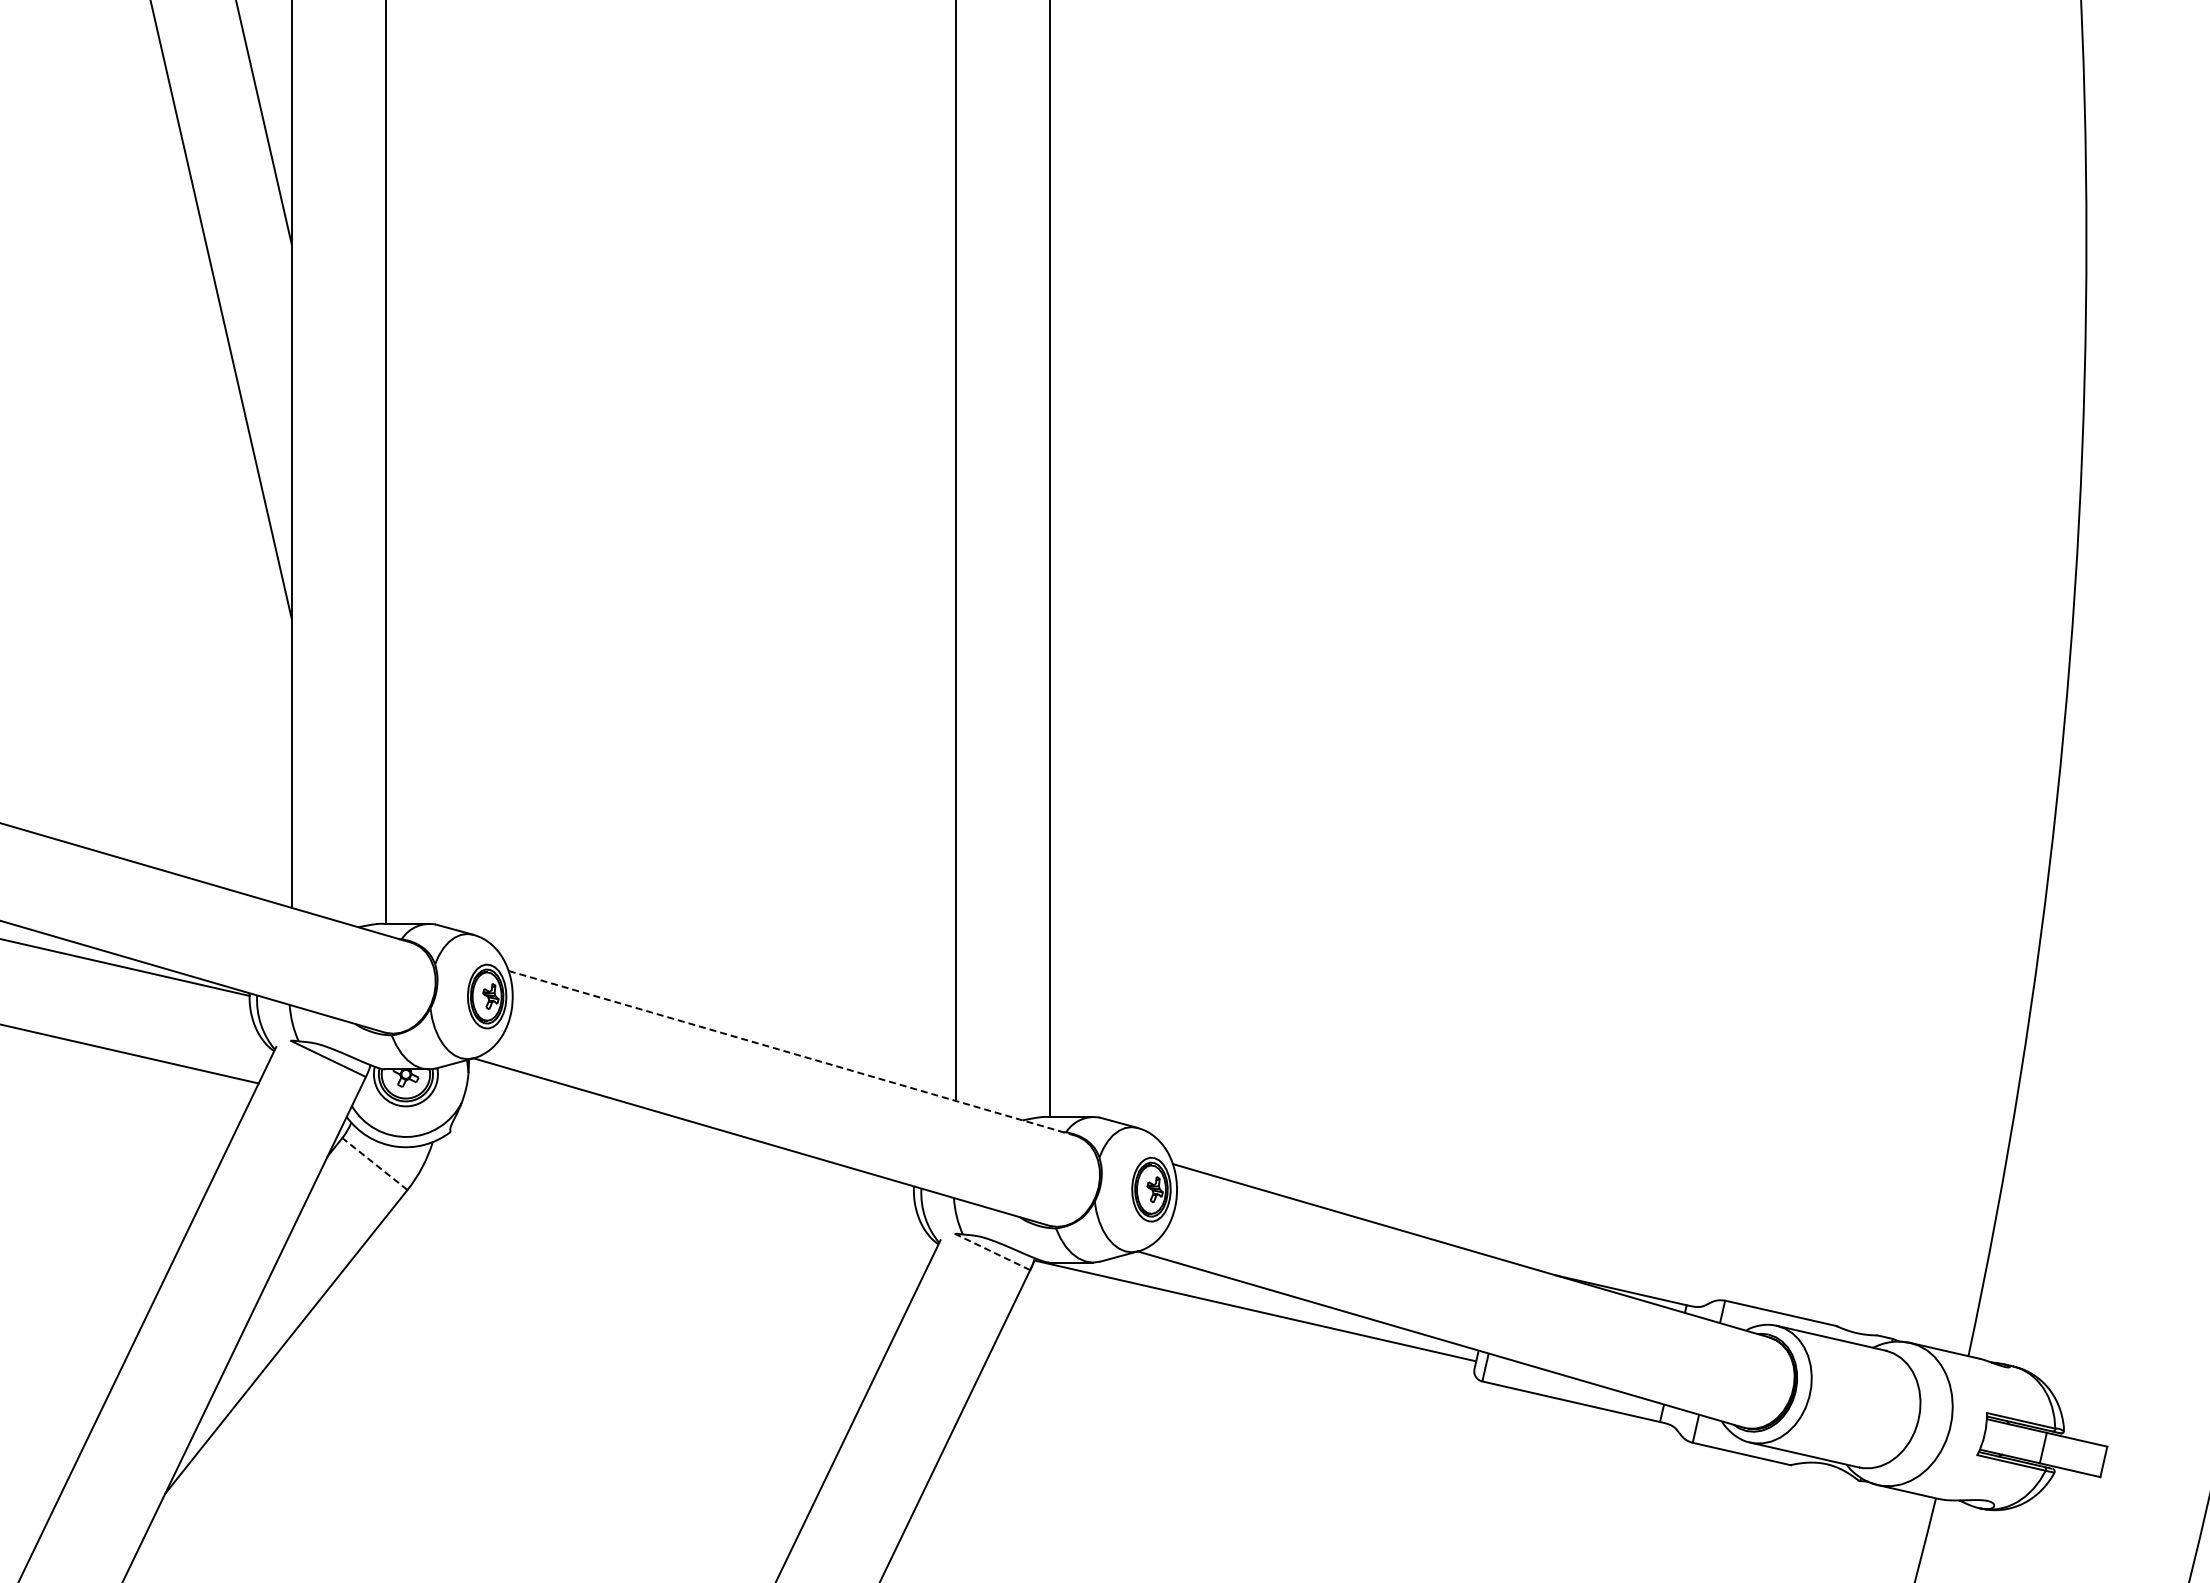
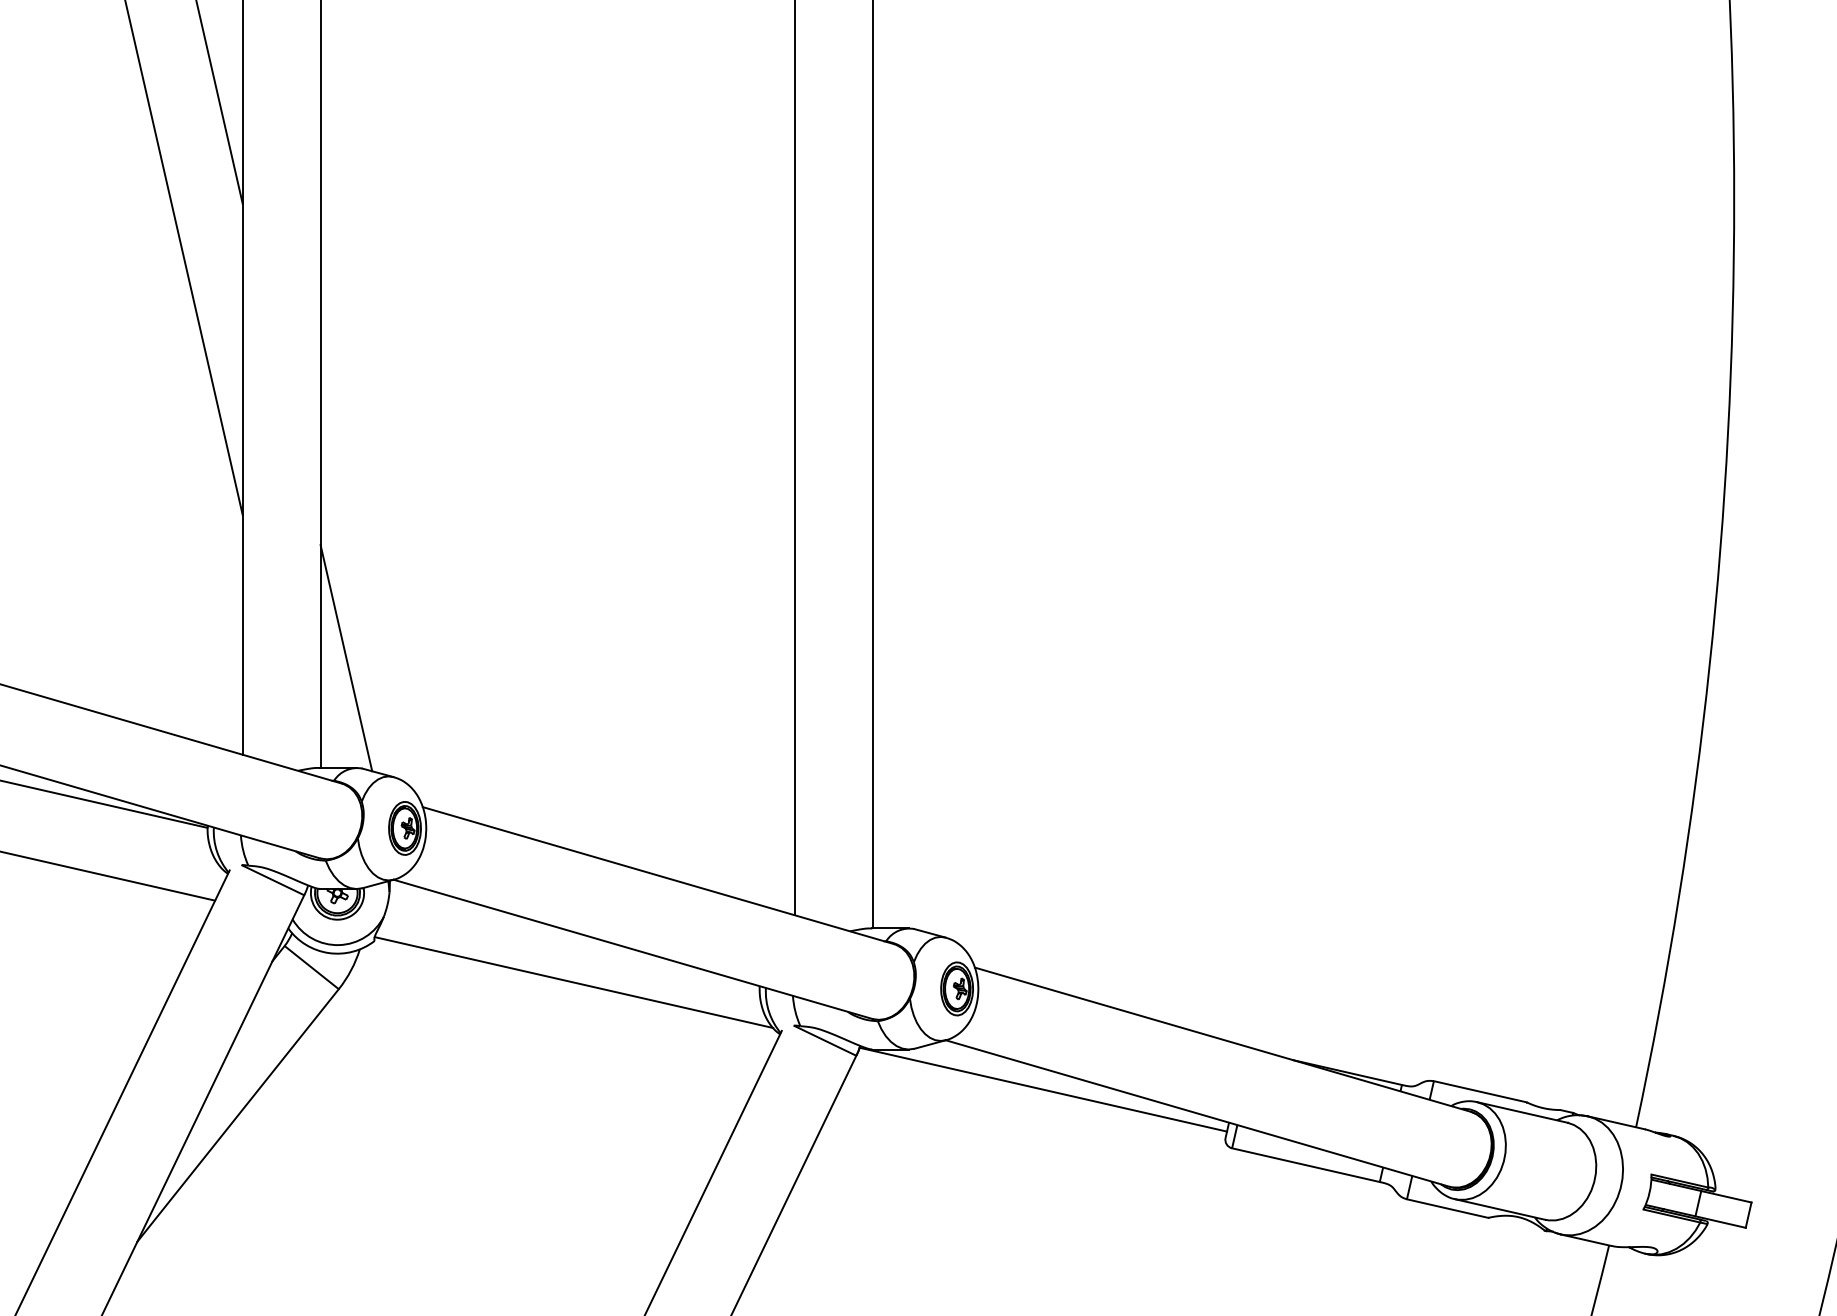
line: (416, 791) -> (346, 658), added
line: (791, 1053) -> (657, 875), dashed -> solid
line: (374, 1164) -> (311, 968), dashed -> solid
line: (690, 1181) -> (574, 982), added
line: (993, 1252) -> (825, 1041), dashed -> solid

